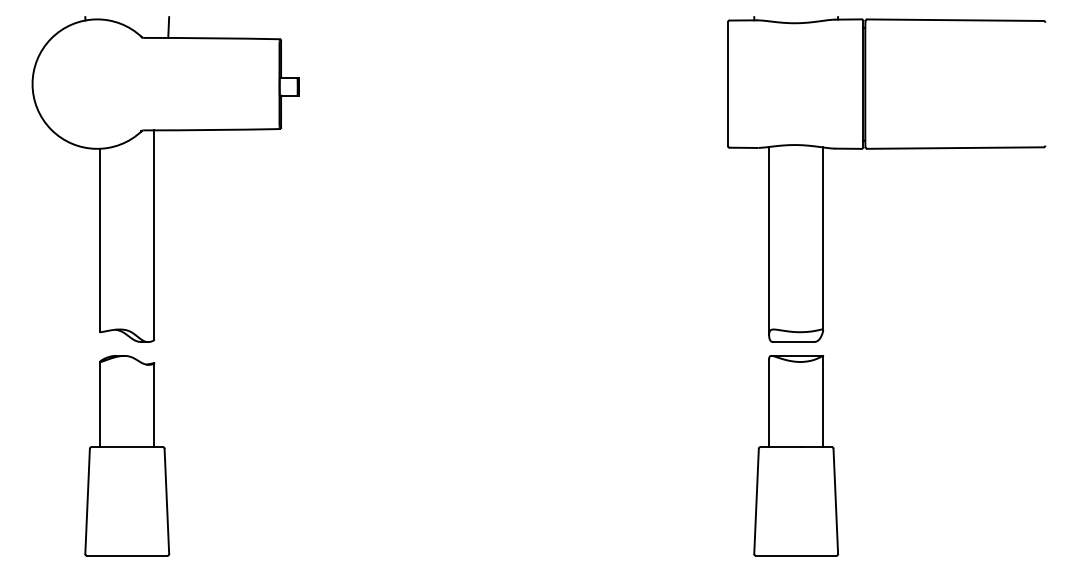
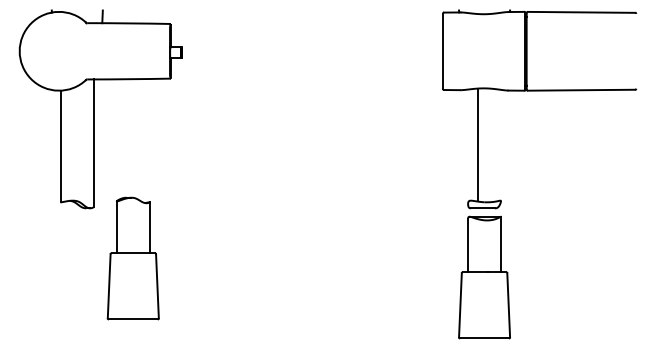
line: (823, 238) -> (478, 145), moved
line: (769, 240) -> (468, 146), removed
part: (125, 455) -> (132, 258), moved

